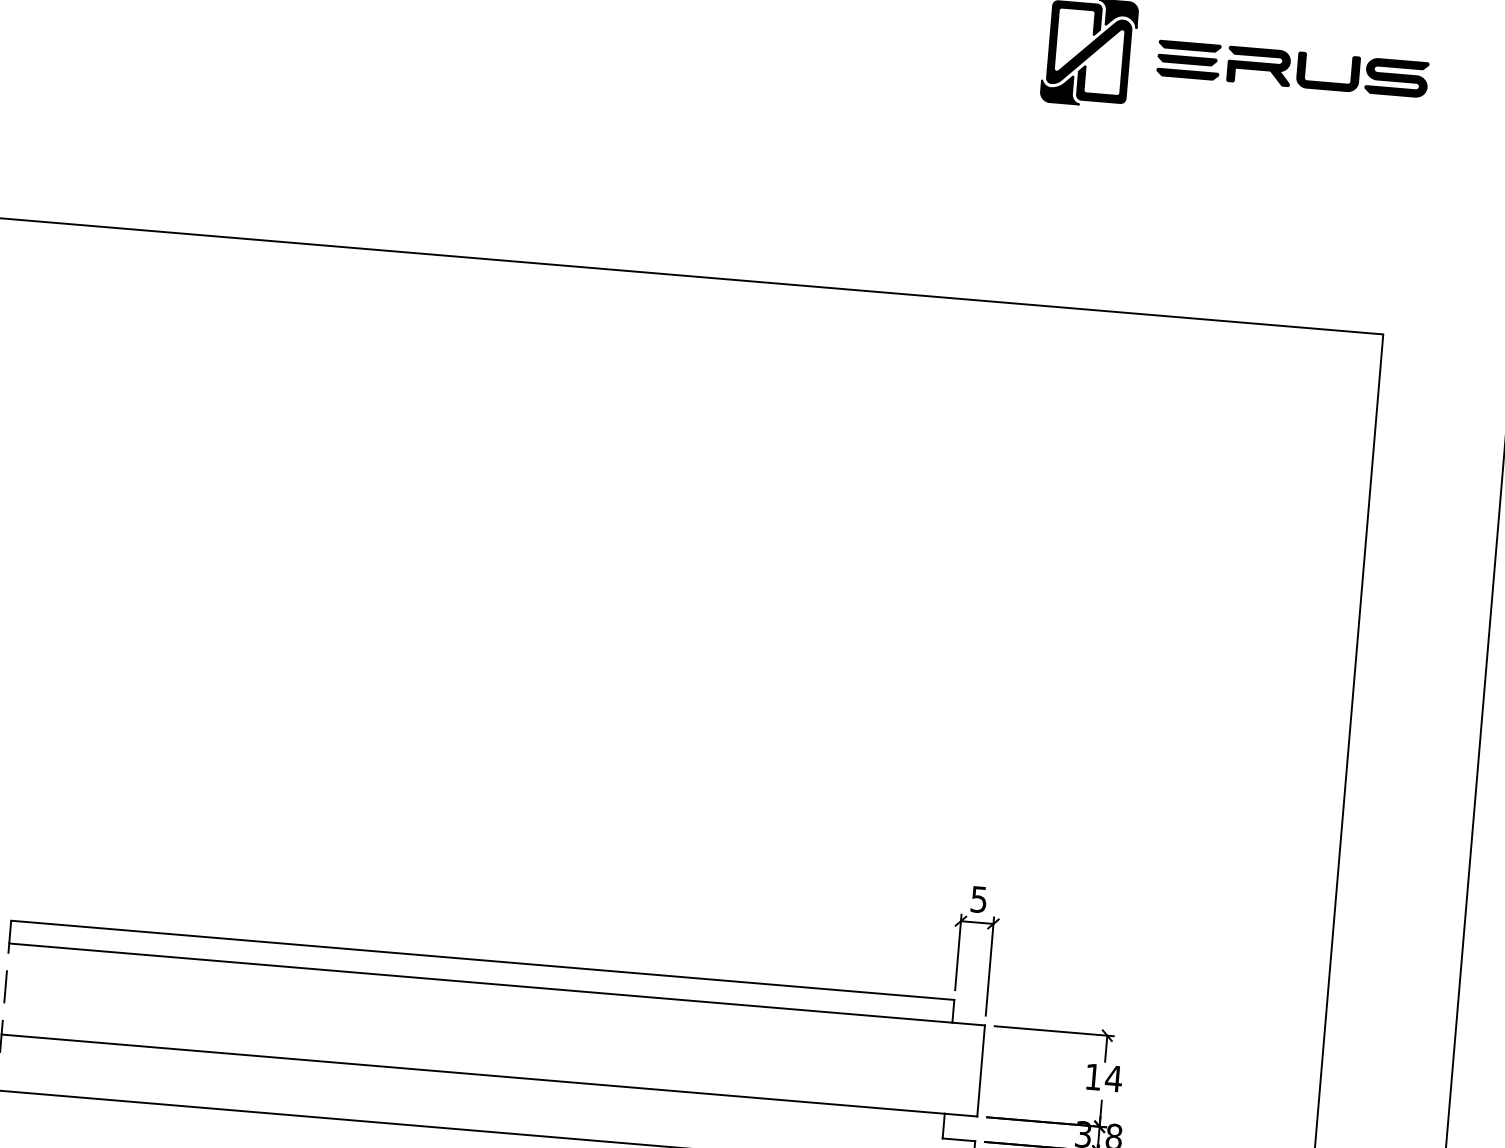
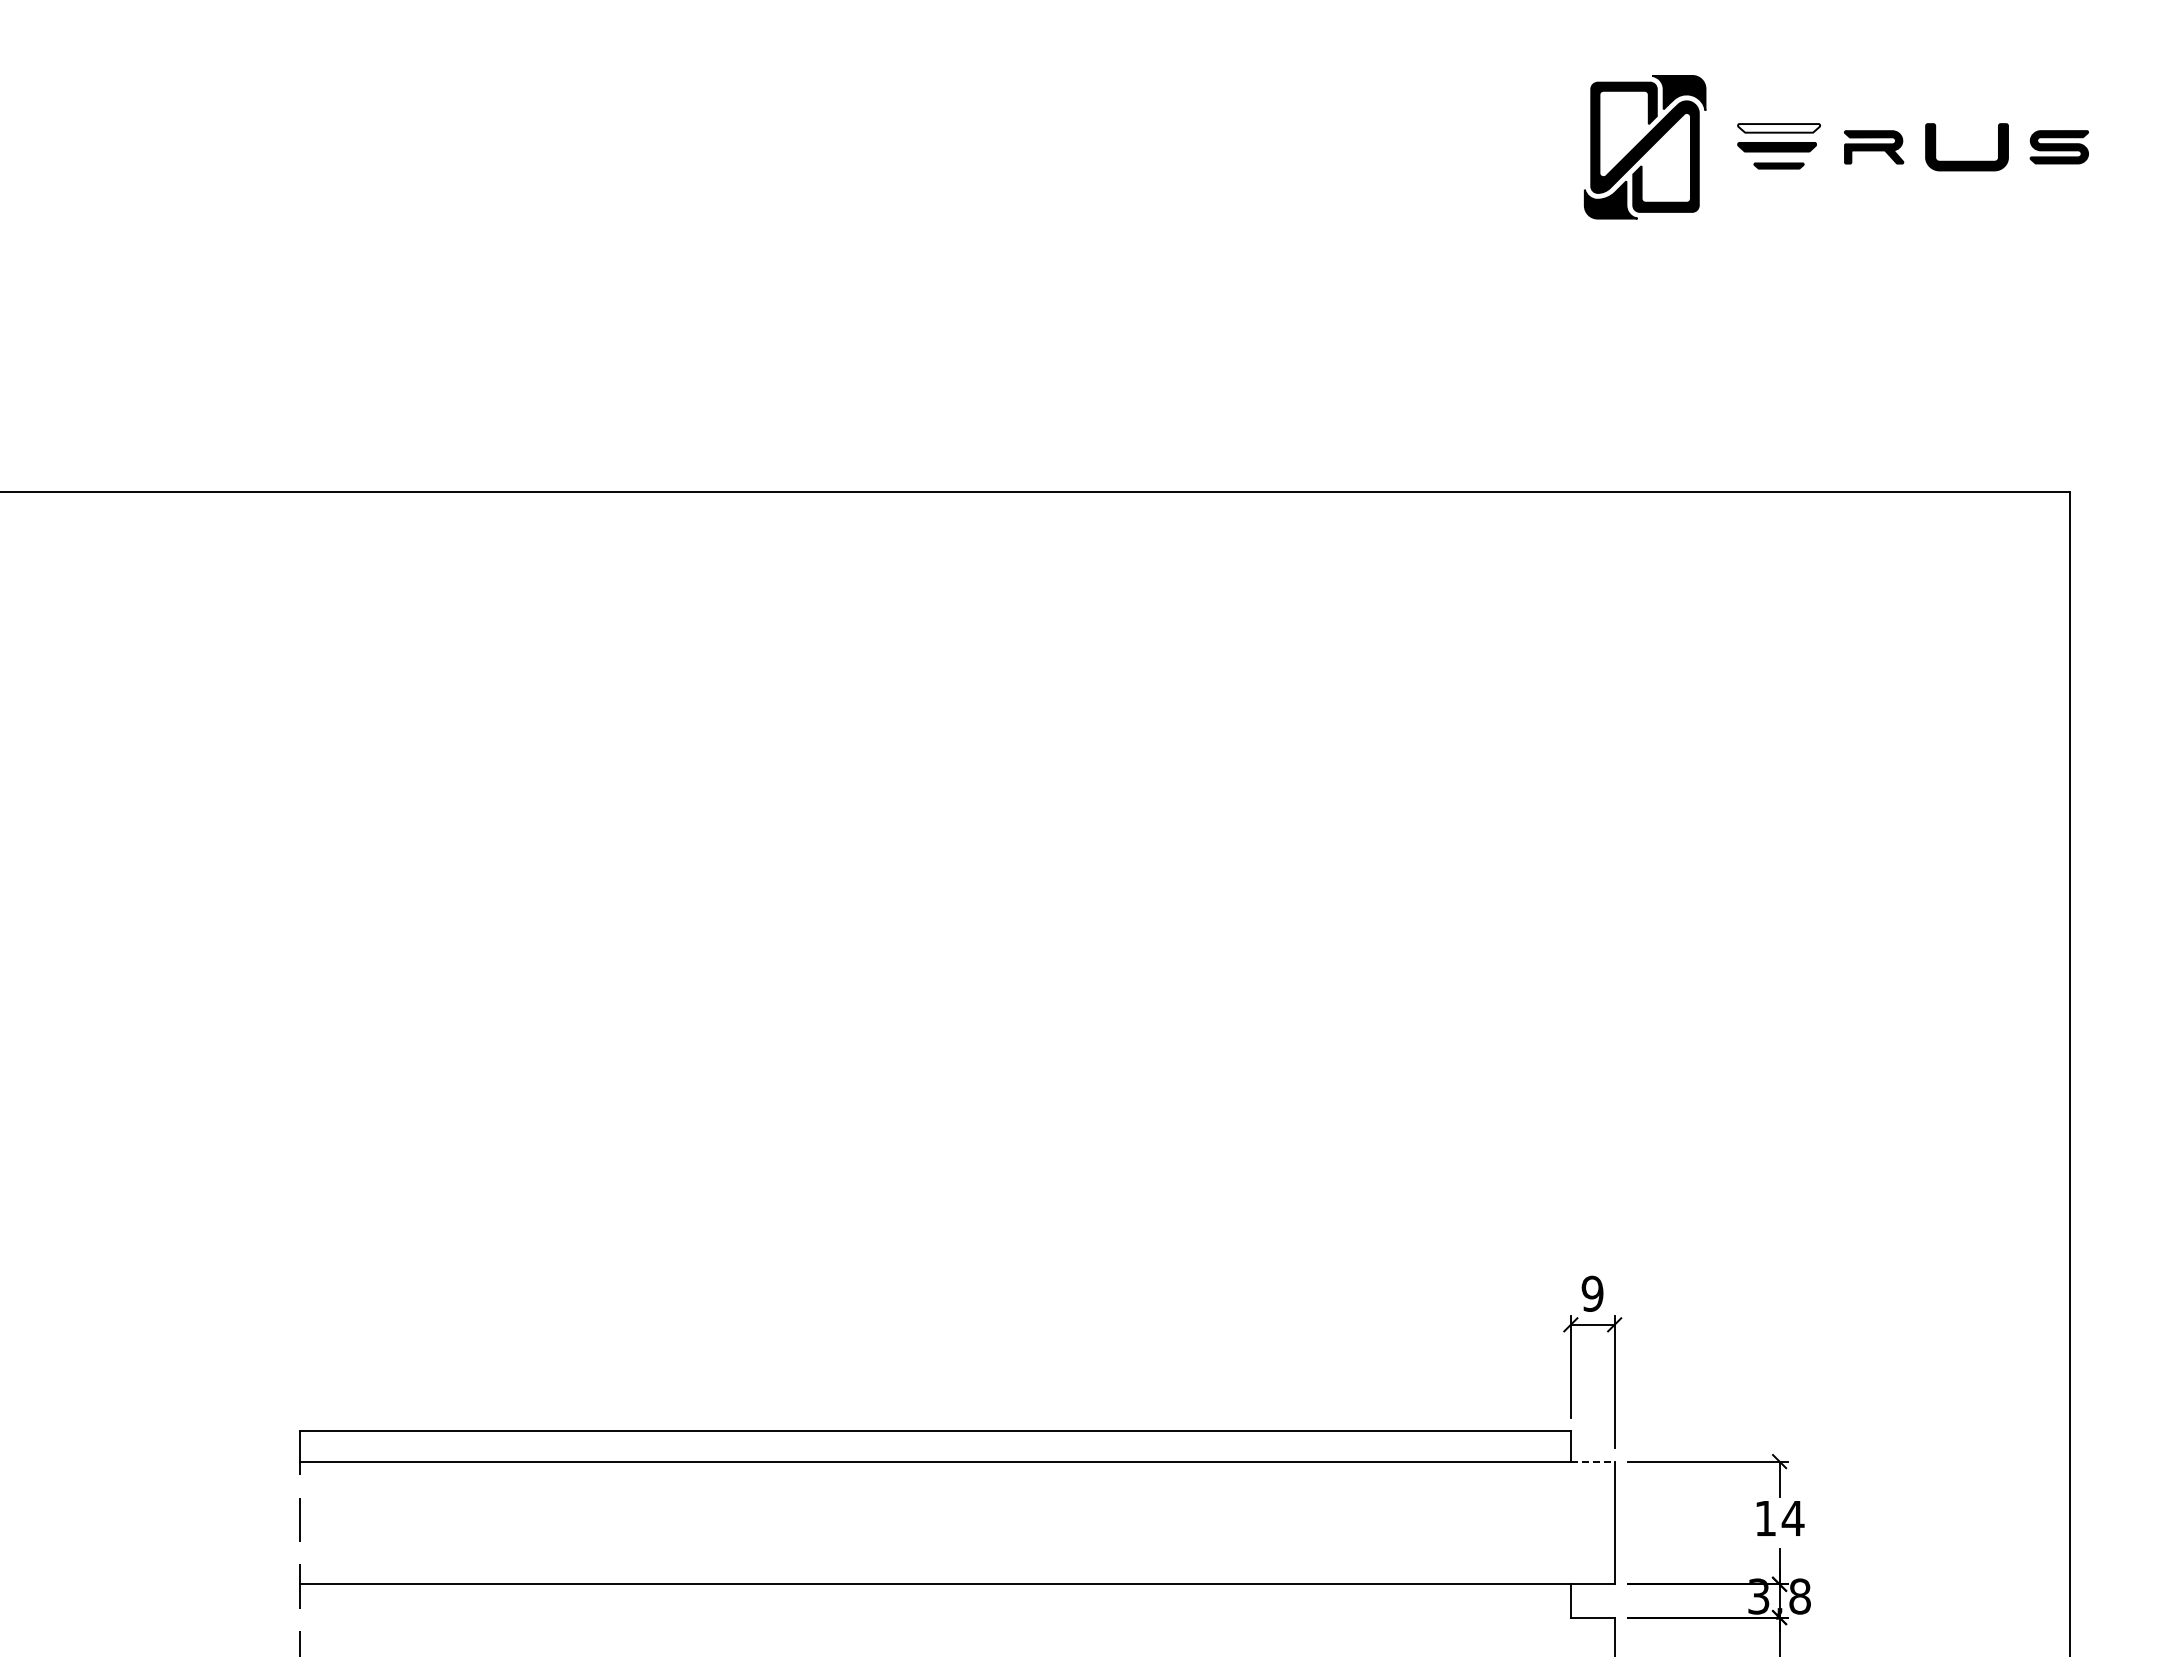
fill: (1190, 46) -> (1779, 128), removed
part: (1258, 66) -> (1873, 147), size x0.7
part: (1187, 73) -> (1778, 165), size x0.6
part: (1396, 78) -> (2059, 147), size x0.7
text: (978, 899) -> (1592, 1293), 5 -> 9
line: (968, 1023) -> (1592, 1461), solid -> dashed

